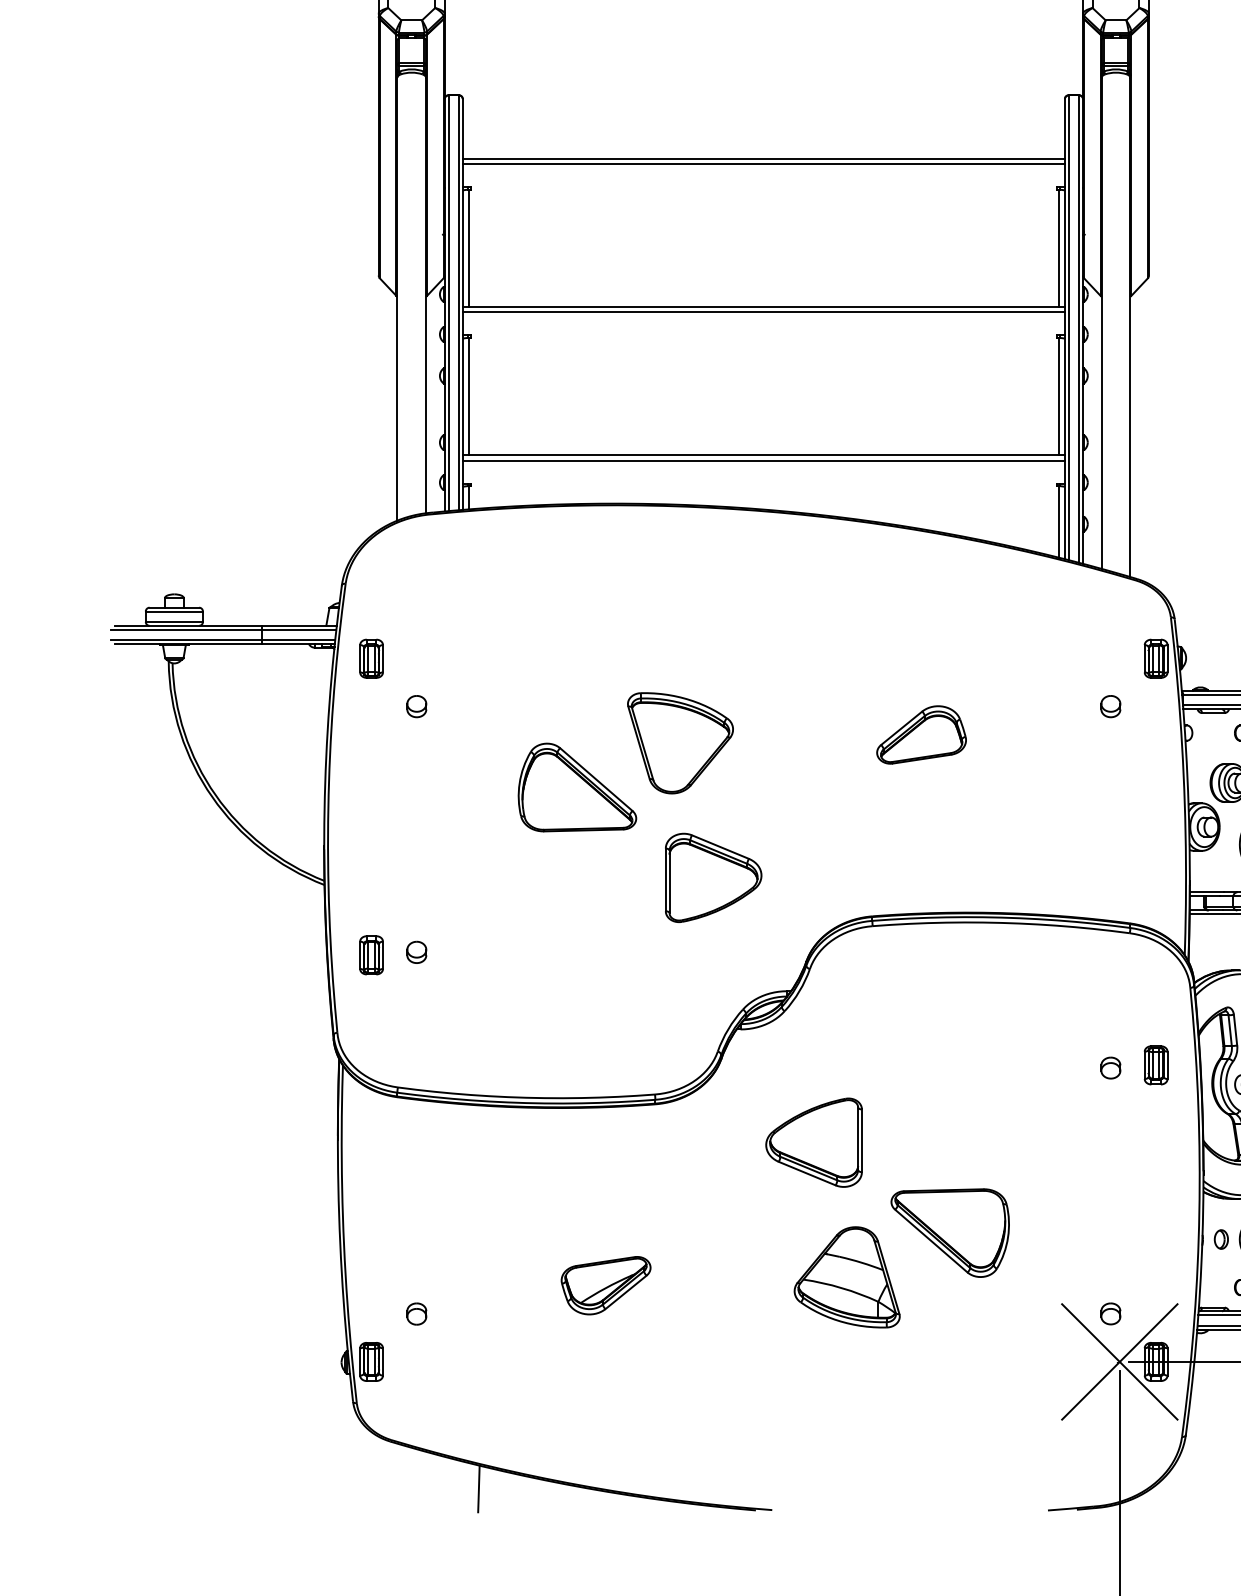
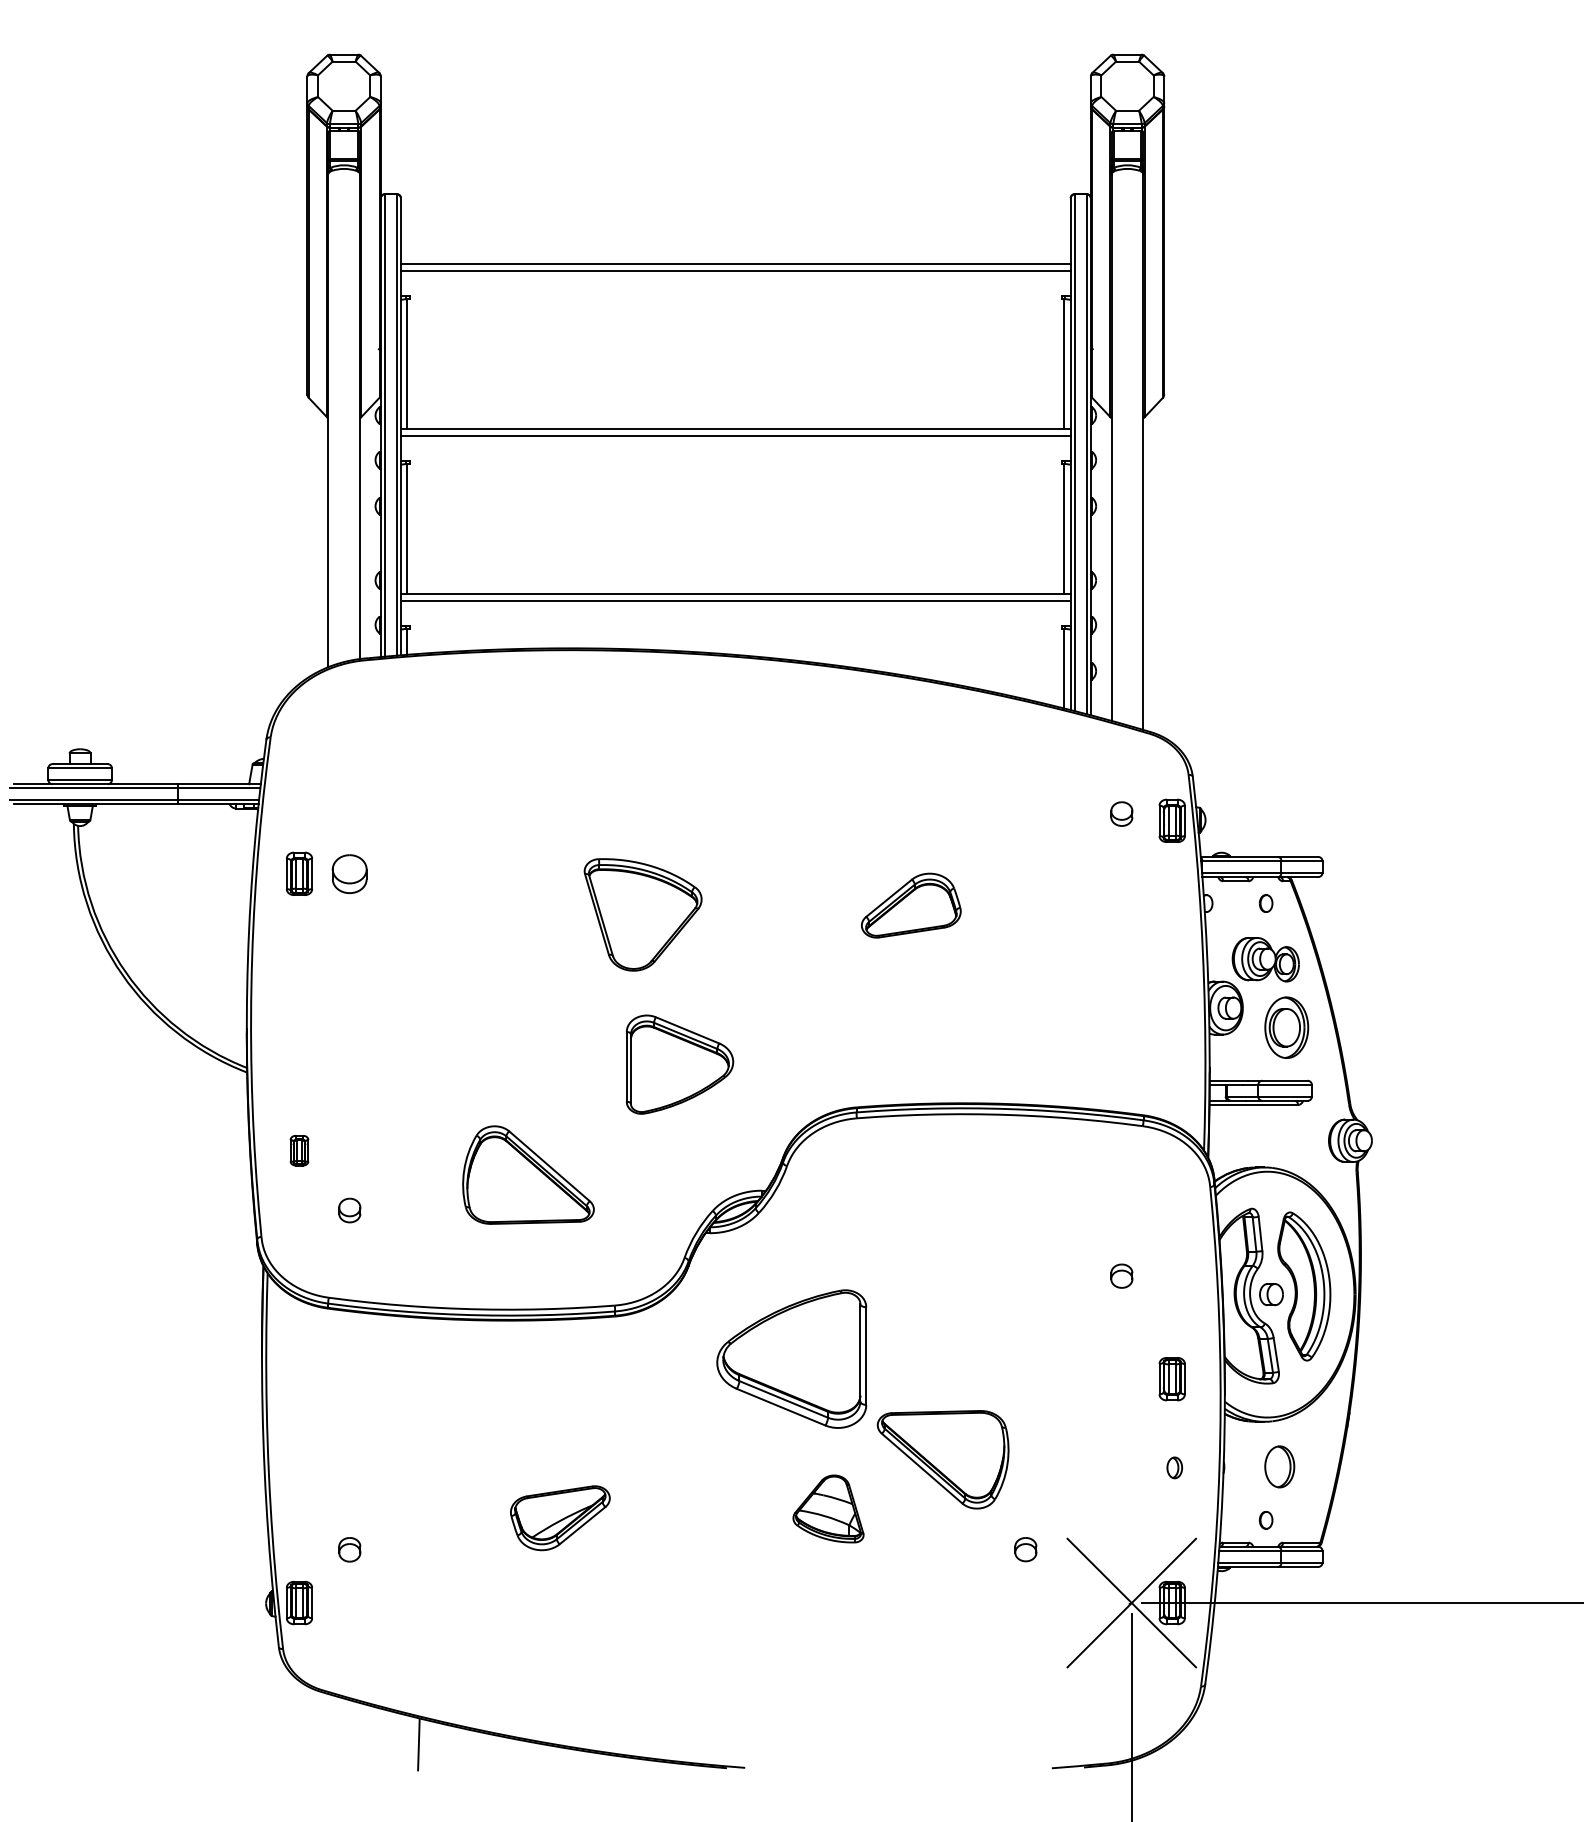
part: (371, 658) -> (299, 873), moved
part: (416, 706) -> (349, 873), size x1.6
part: (1110, 706) -> (1121, 813), moved
part: (577, 786) -> (528, 1174), moved
part: (416, 952) -> (349, 1210), moved
part: (371, 955) -> (299, 1150), size x0.7
part: (1155, 1065) -> (1171, 1379), moved
part: (813, 1142) -> (791, 1359), size x1.4
part: (1221, 1239) -> (1174, 1467), moved
part: (847, 1276) -> (828, 1508), size x0.6
part: (1110, 1313) -> (1025, 1549), moved

